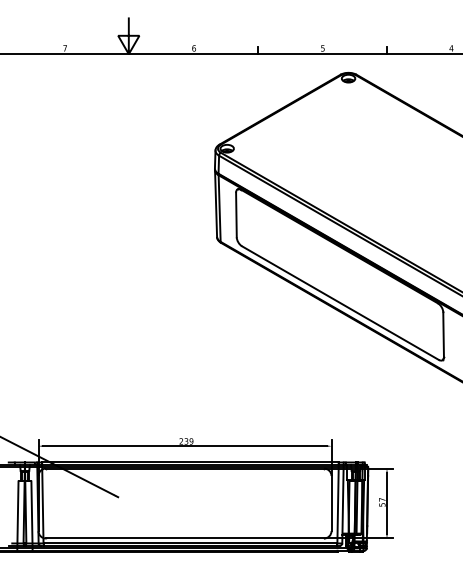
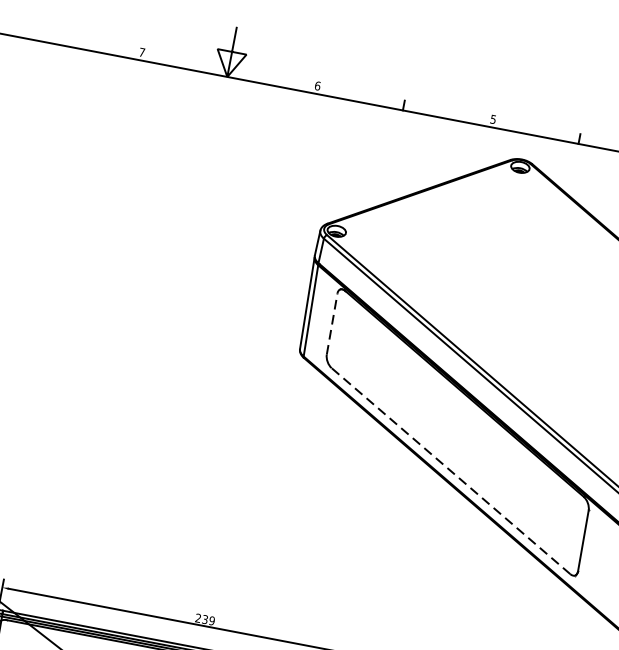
line: (236, 214) -> (332, 323), solid -> dashed
line: (340, 303) -> (450, 471), solid -> dashed

